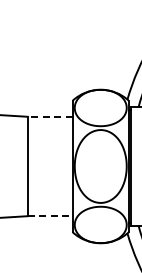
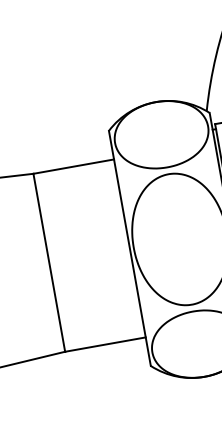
line: (50, 116) -> (74, 165), dashed -> solid
line: (50, 216) -> (106, 344), dashed -> solid

